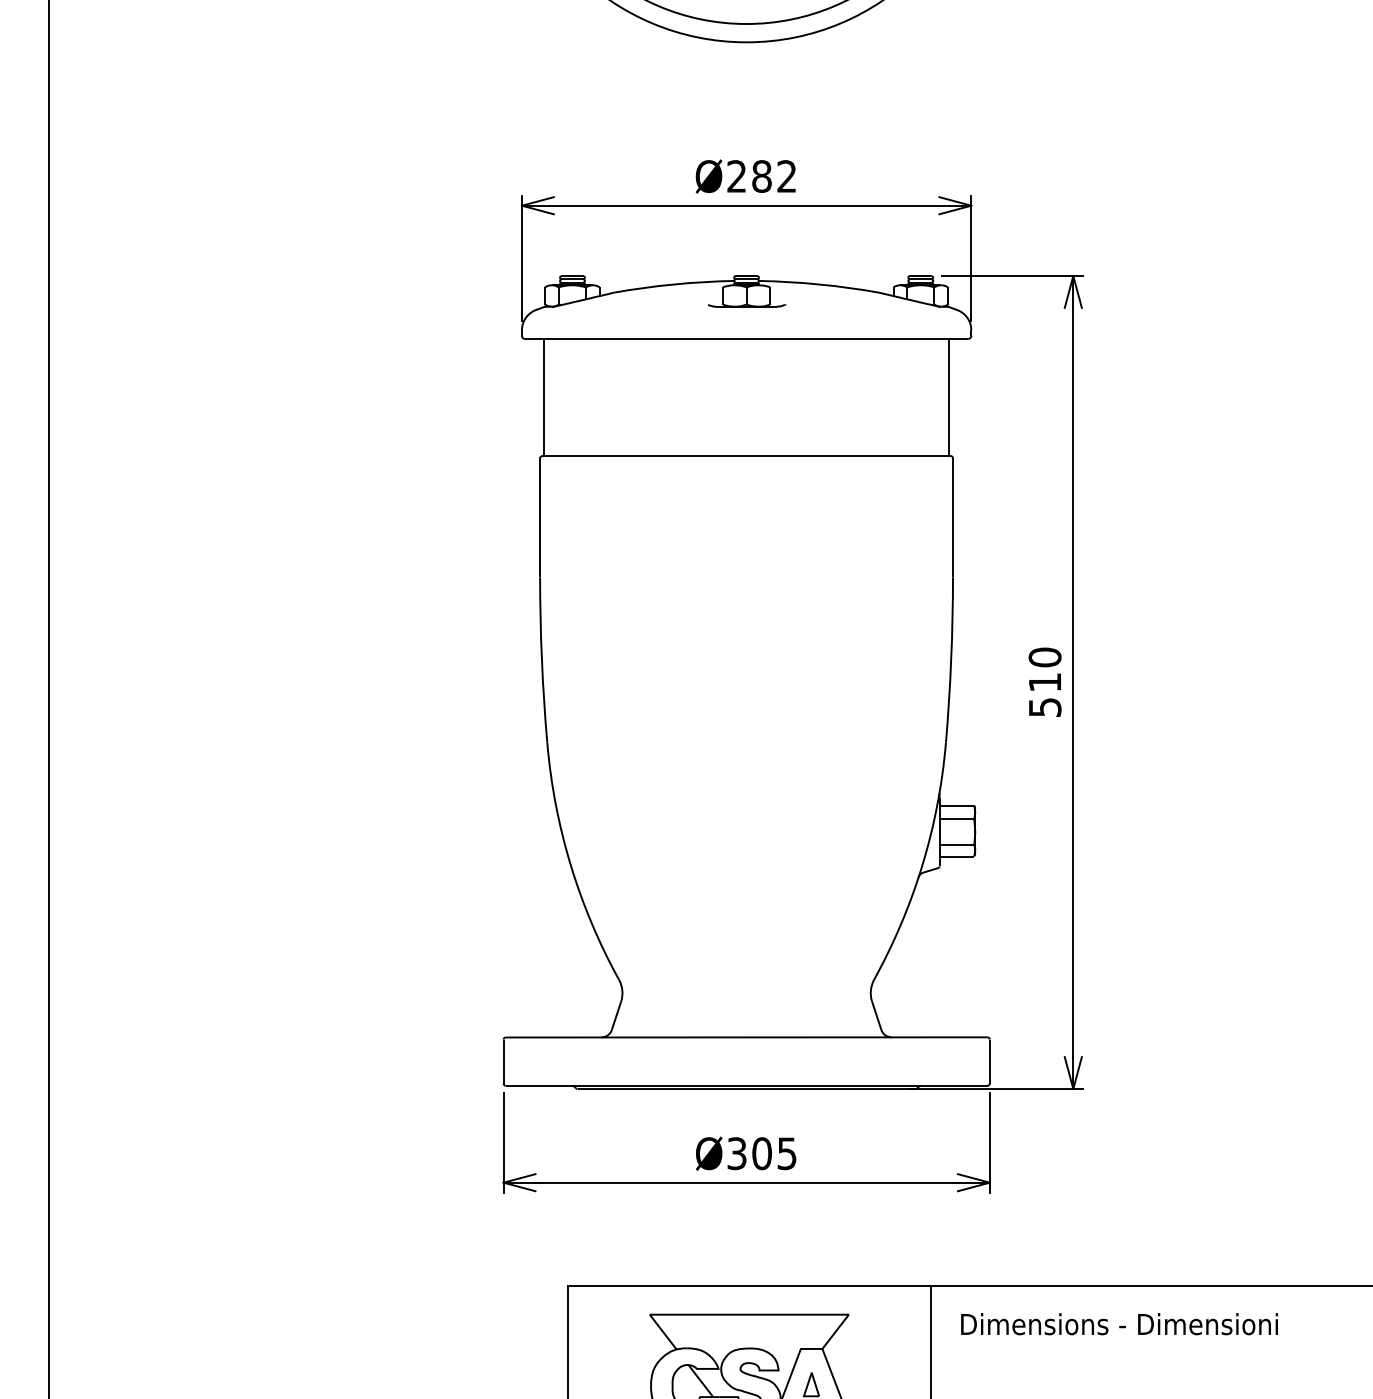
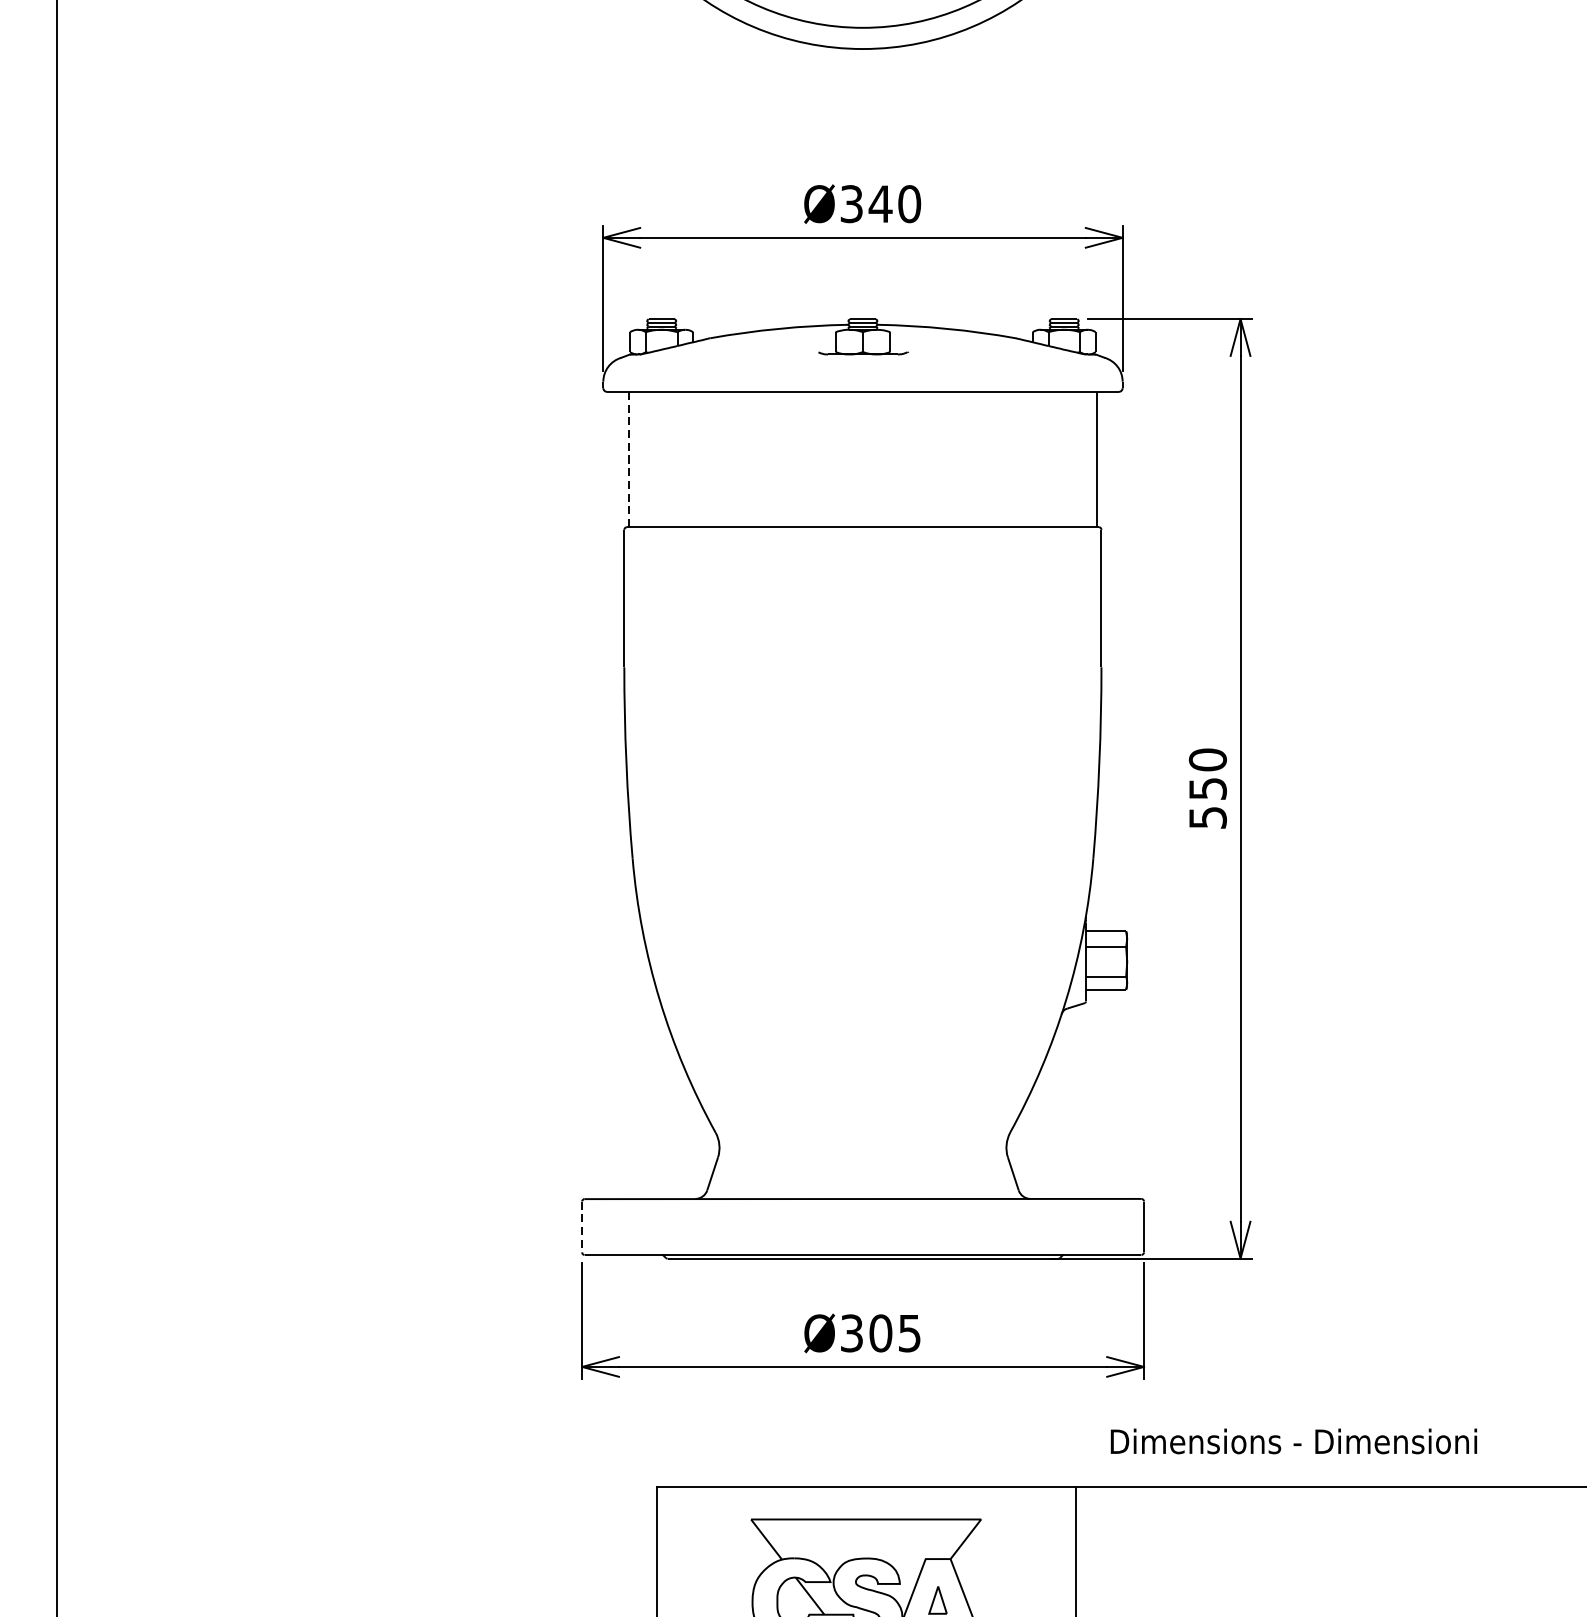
text: (761, 176) -> (880, 204), Ø282 -> Ø340
line: (544, 397) -> (629, 459), solid -> dashed
text: (1045, 682) -> (1208, 788), 510 -> 550
line: (503, 1061) -> (582, 1226), solid -> dashed
text: (1119, 1324) -> (1293, 1441), moved

